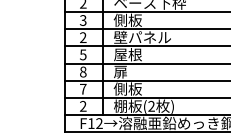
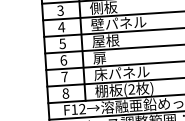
text: (82, 37) -> (60, 27), 2 -> 4
text: (83, 71) -> (63, 59), 8 -> 6
text: (141, 88) -> (120, 72), 側板 -> 床パネル
text: (83, 106) -> (66, 93), 2 -> 8

